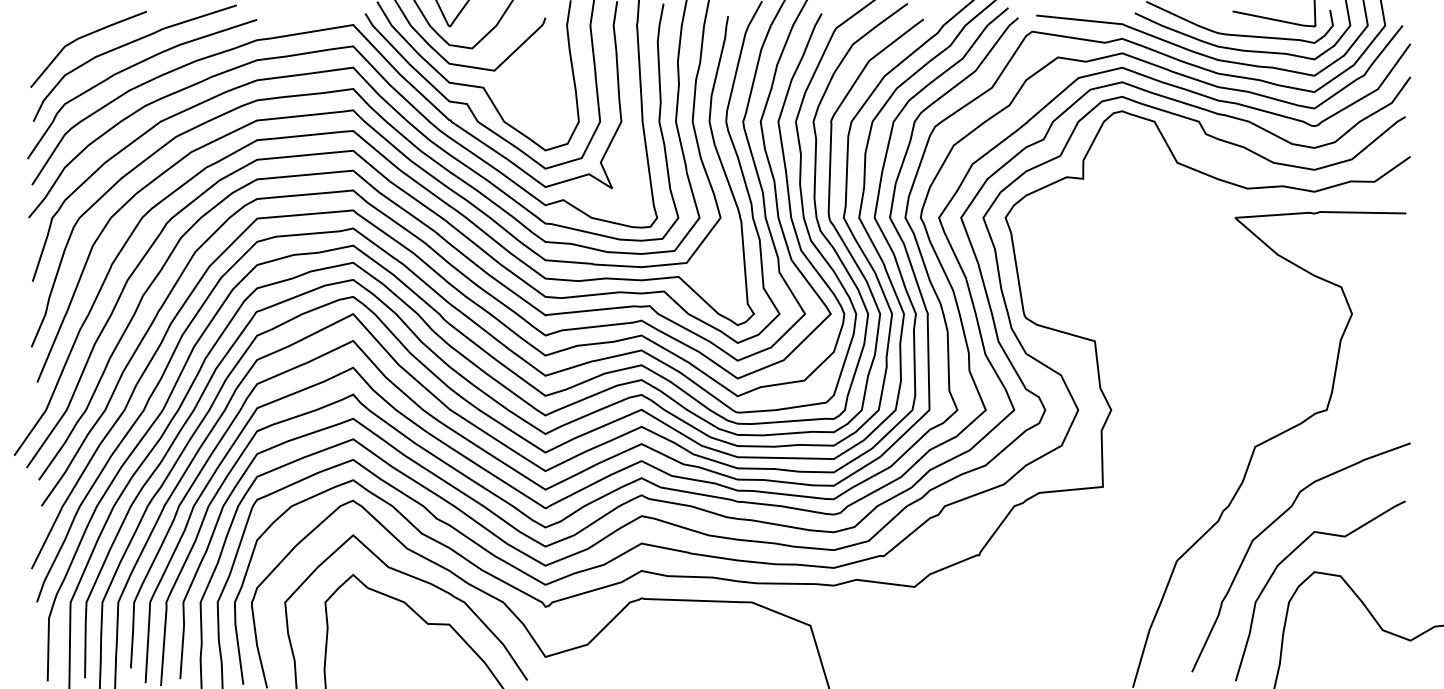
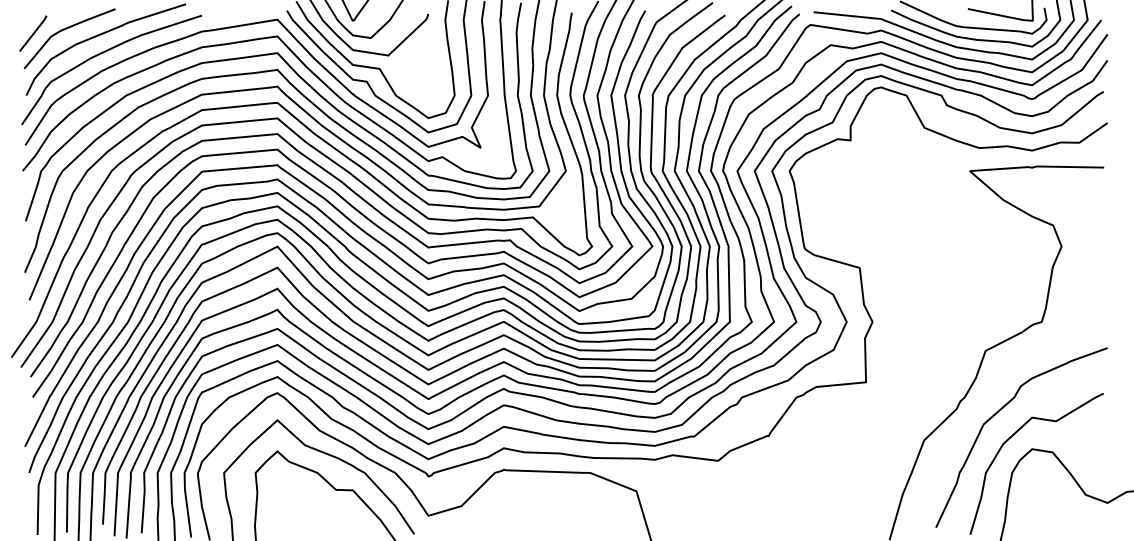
line: (41, 42) -> (32, 33), added

